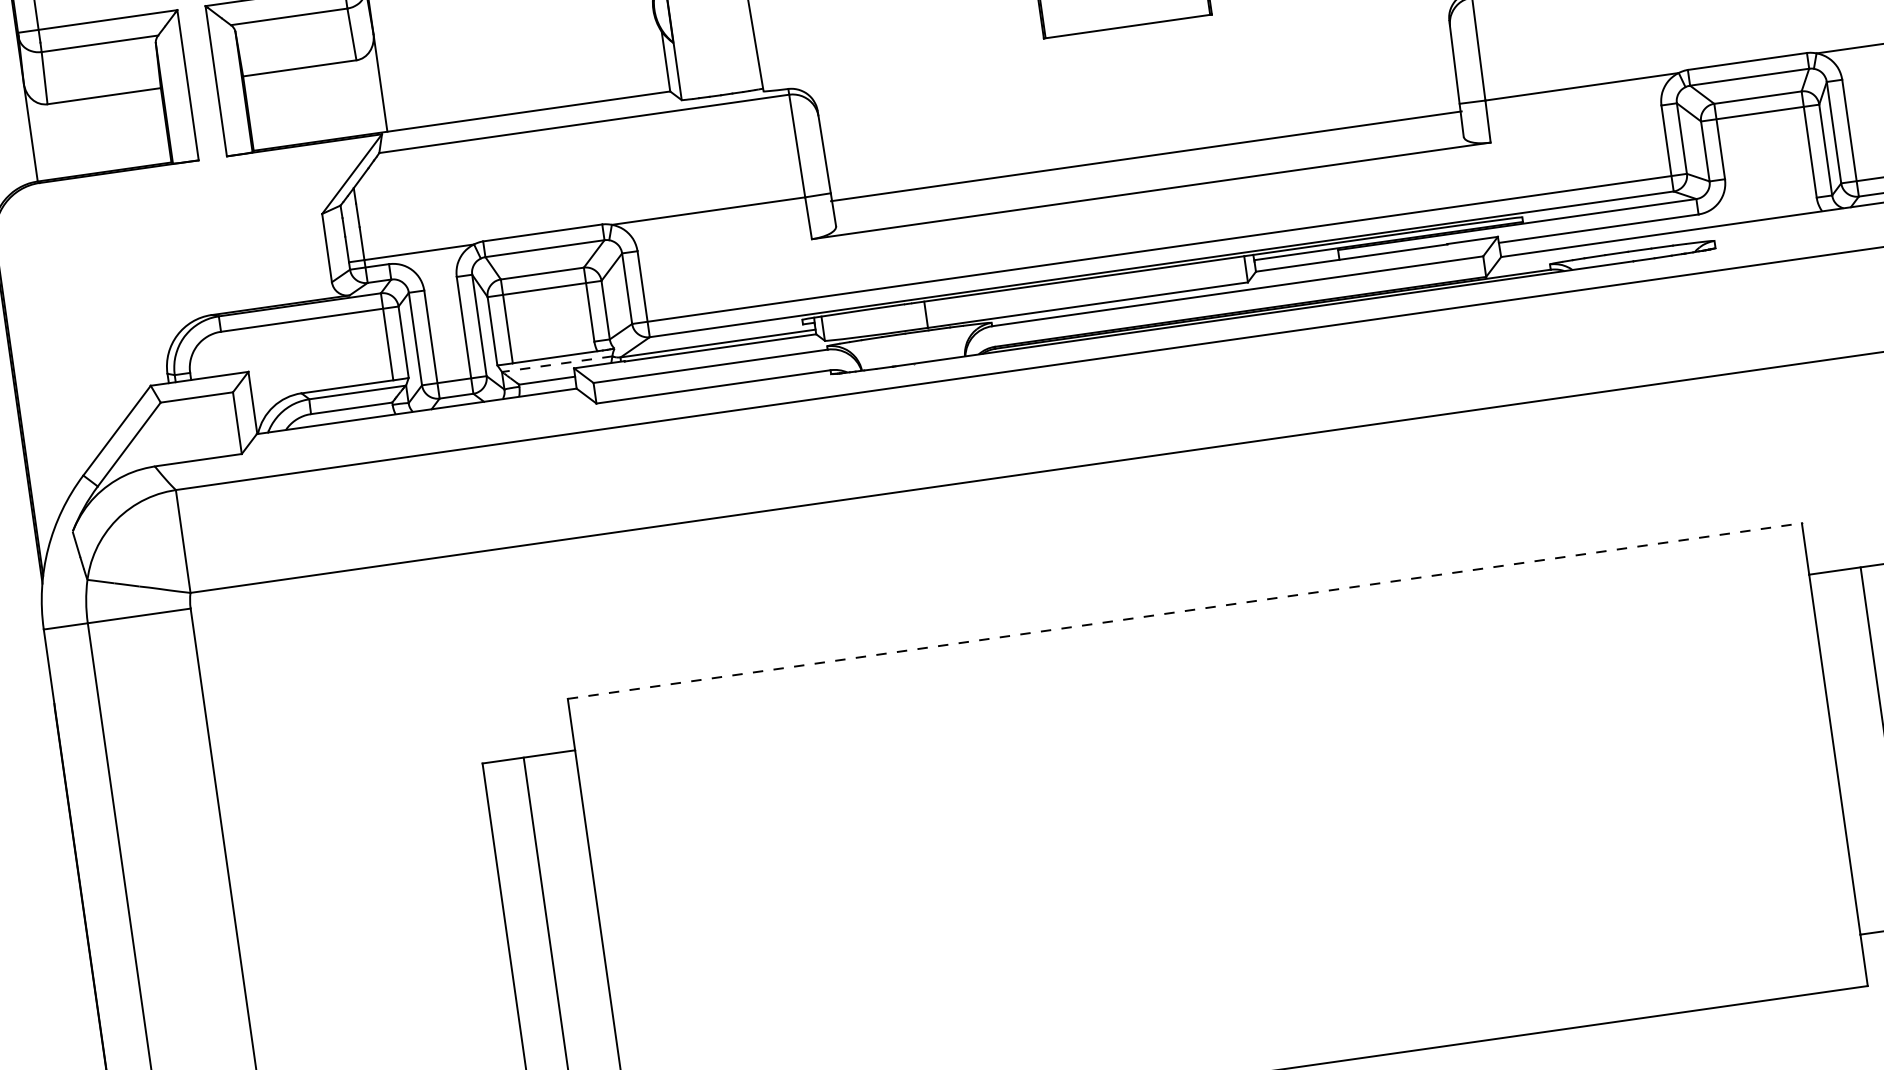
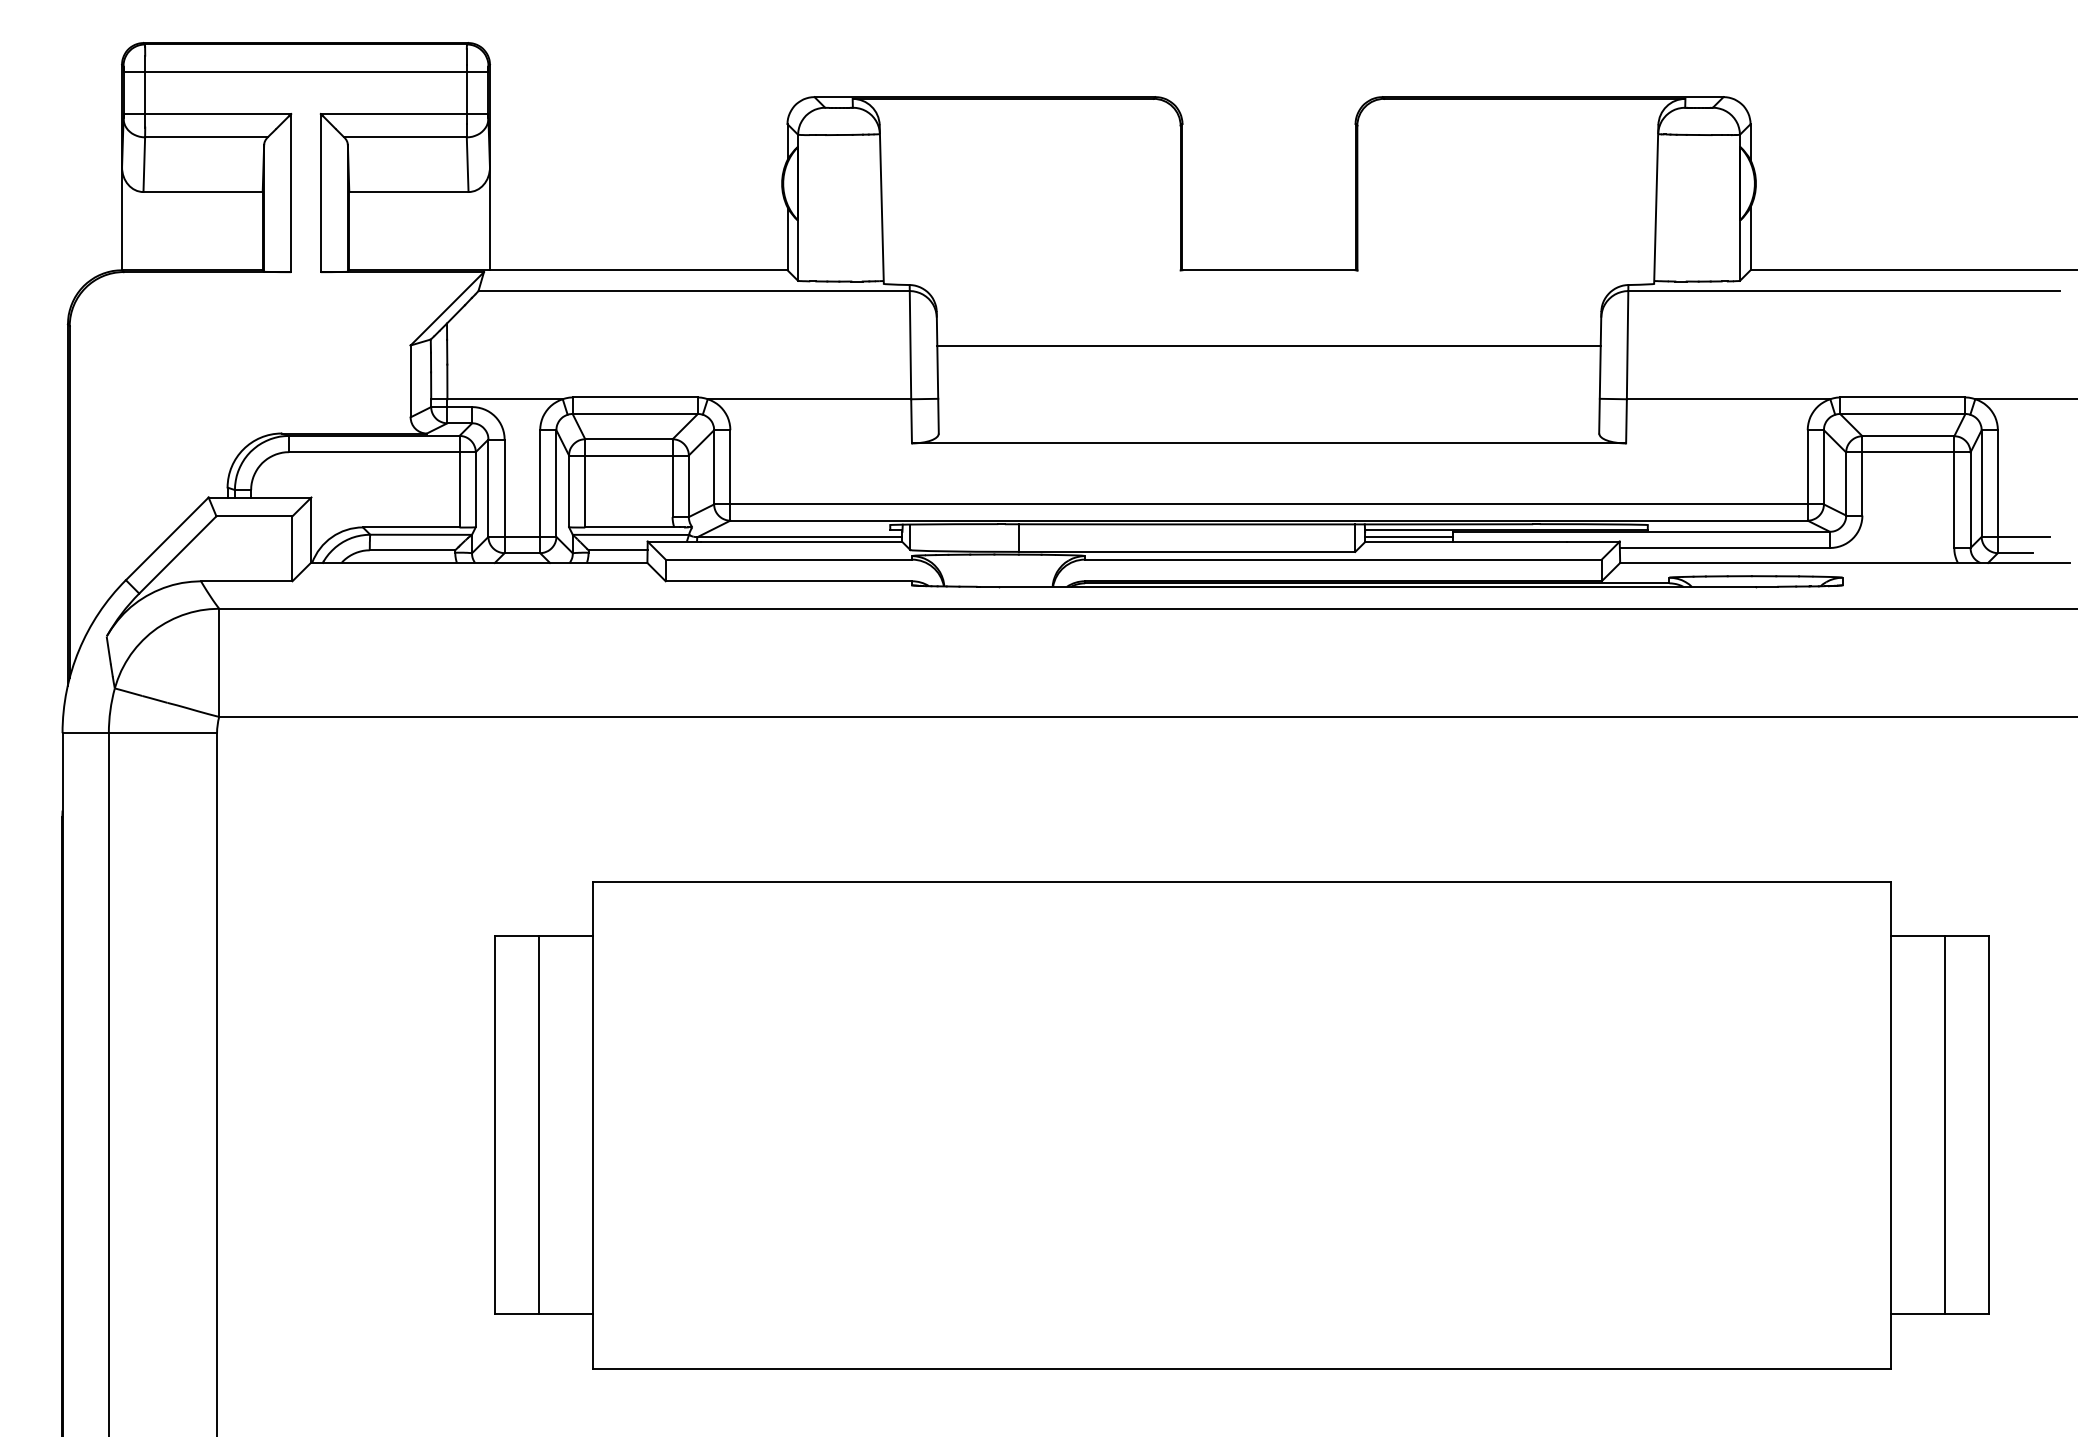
line: (1145, 156) -> (1268, 346), moved
line: (1297, 261) -> (1409, 537), added
line: (556, 363) -> (630, 534), dashed -> solid
line: (1185, 610) -> (1242, 881), dashed -> solid

